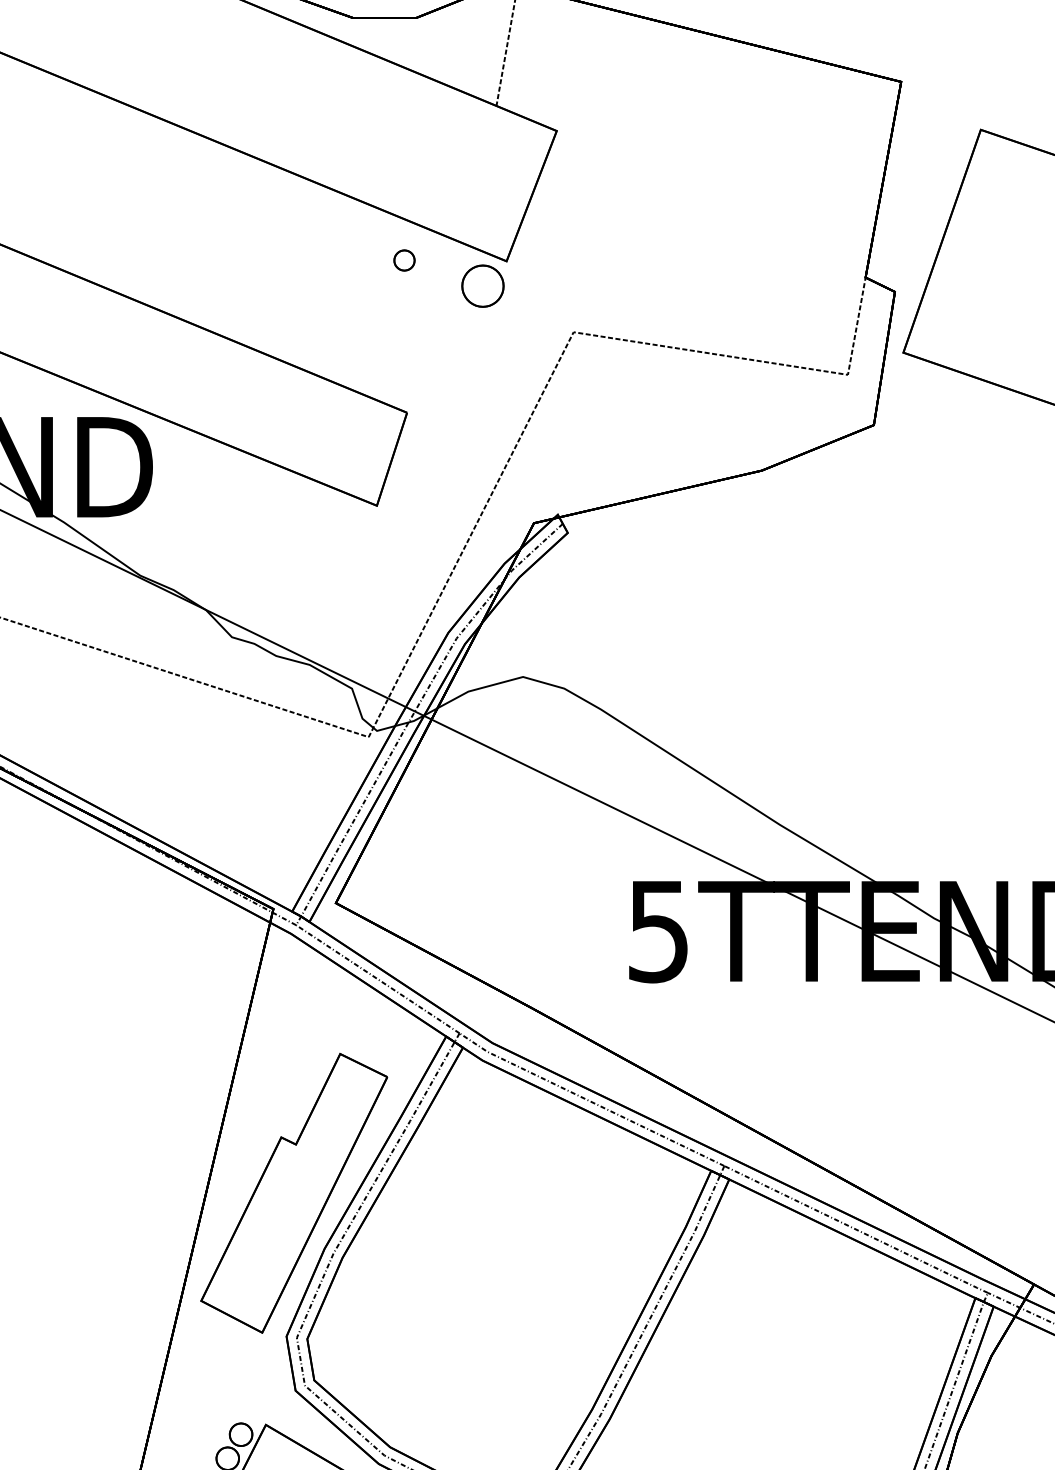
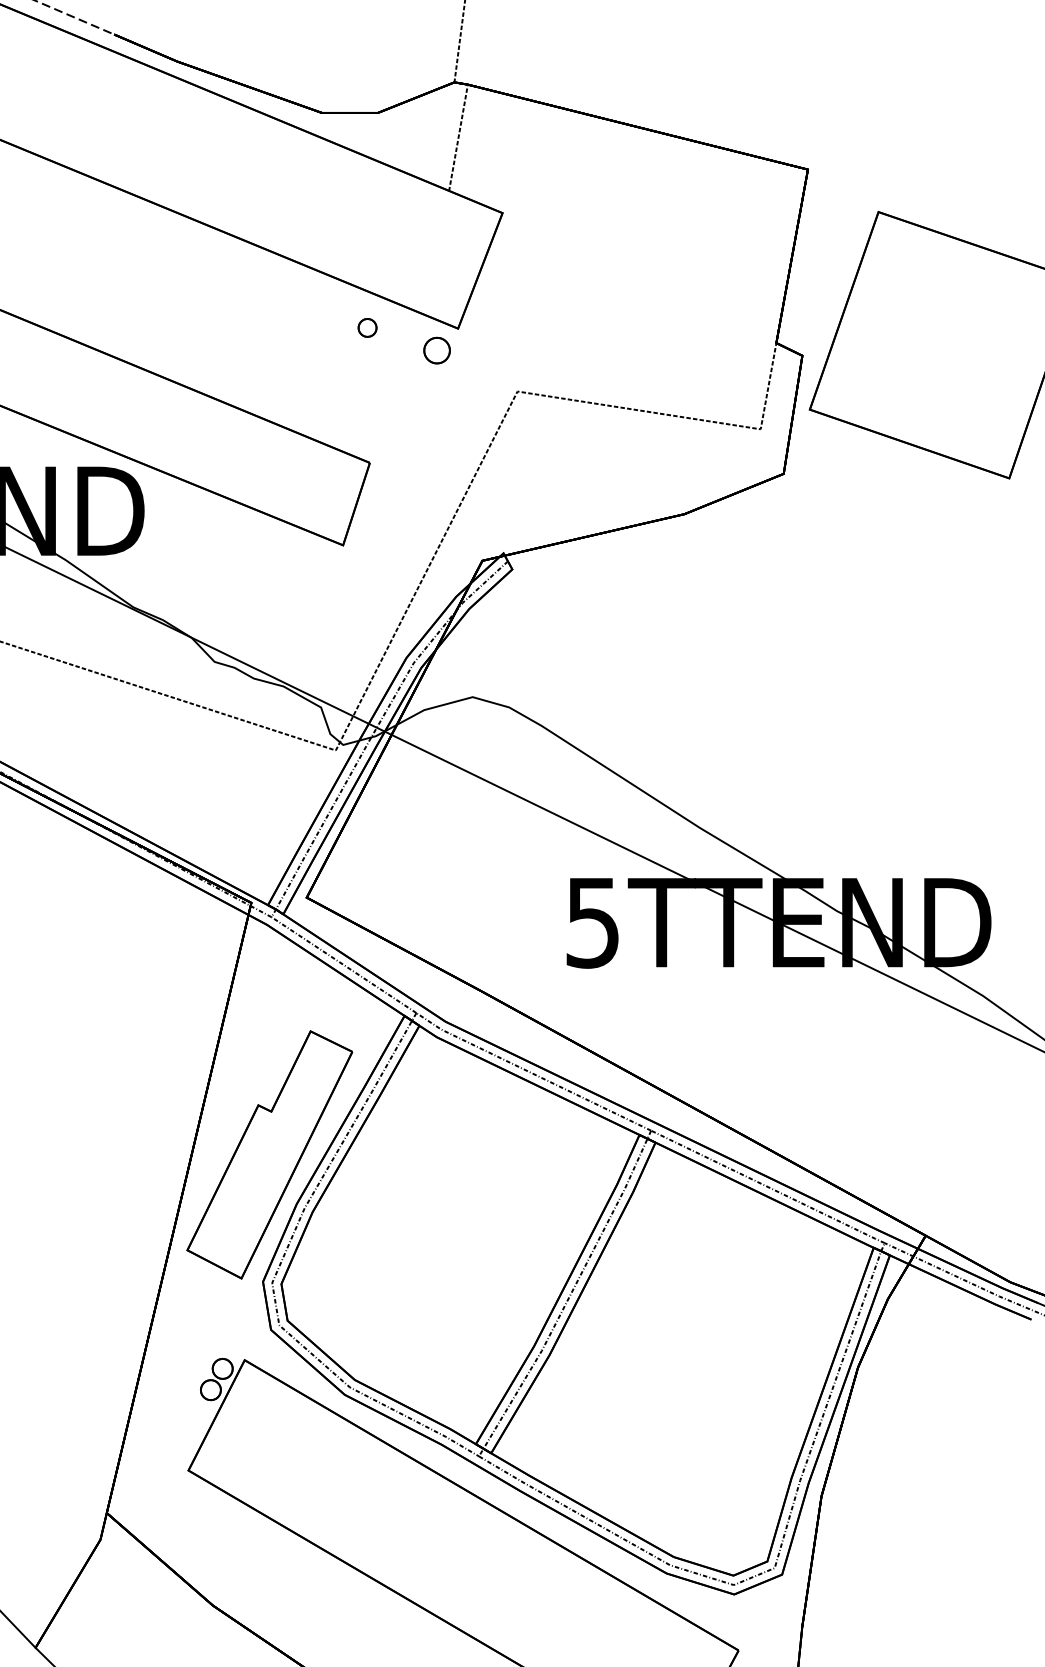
part: (482, 285) -> (436, 350), size x0.7

